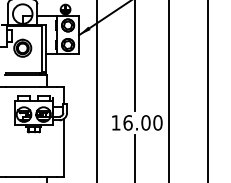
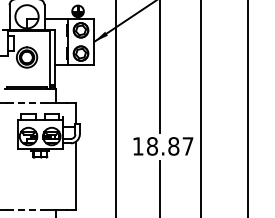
line: (23, 86) -> (27, 103), solid -> dashed
text: (143, 122) -> (170, 146), 16.00 -> 18.87
line: (22, 176) -> (26, 210), solid -> dashed

